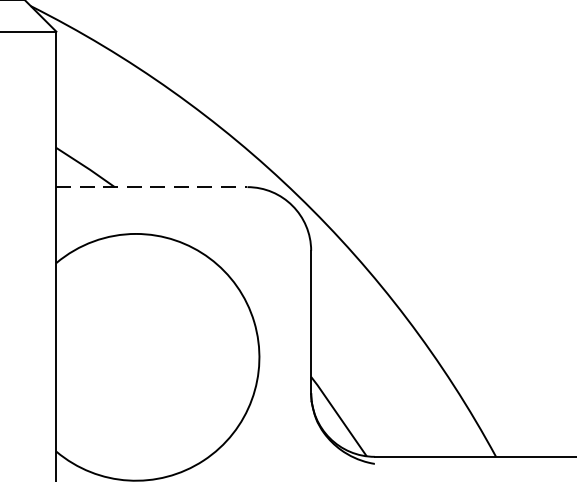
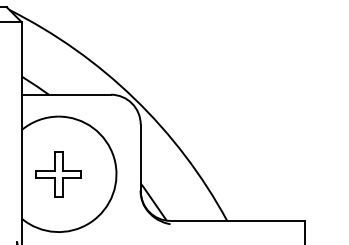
line: (152, 186) -> (66, 94), dashed -> solid
part: (135, 357) -> (58, 174), added

